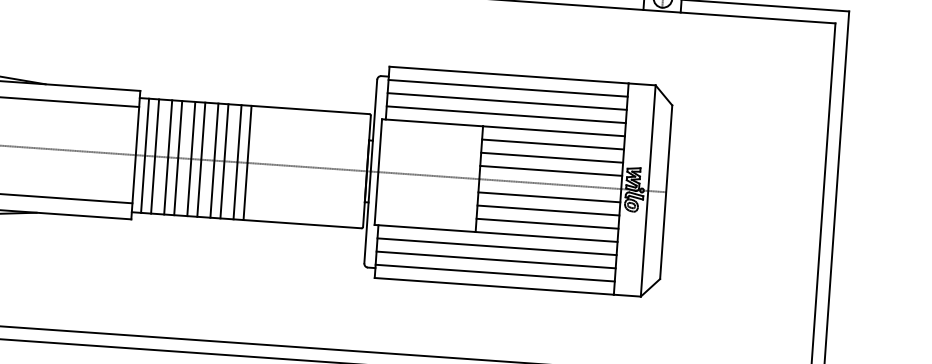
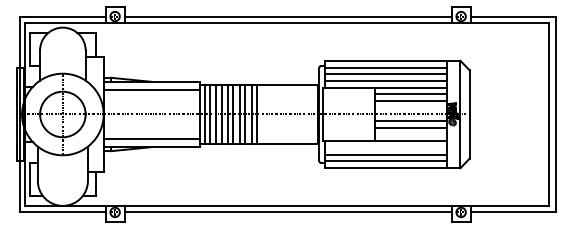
line: (550, 170) -> (410, 107), removed
line: (547, 223) -> (410, 134), removed
line: (496, 247) -> (385, 148), removed

